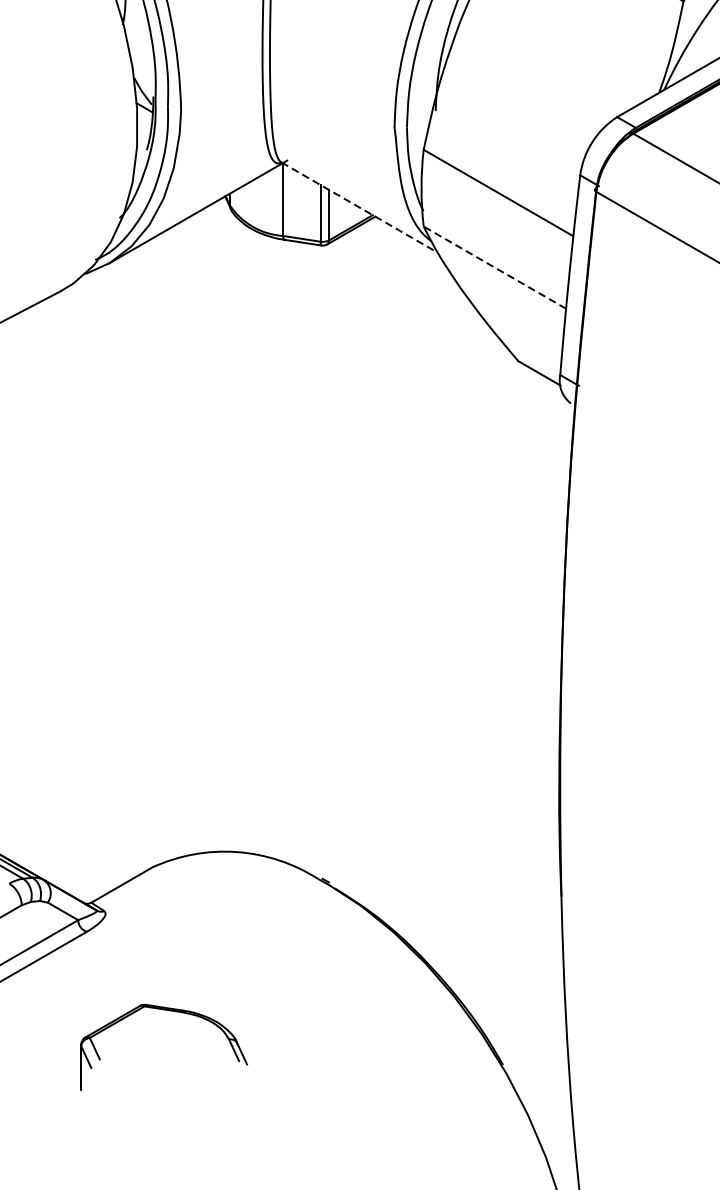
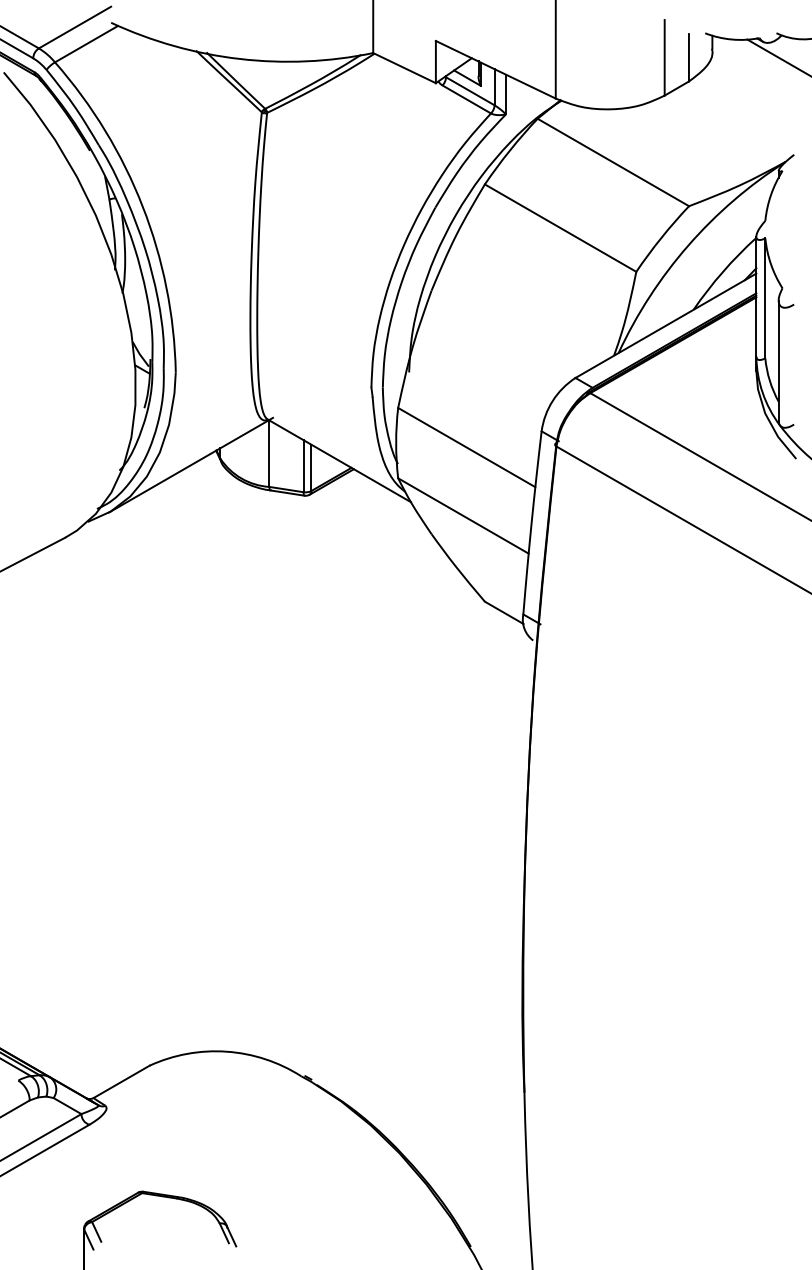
line: (359, 207) -> (339, 460), dashed -> solid
line: (493, 267) -> (462, 515), dashed -> solid

